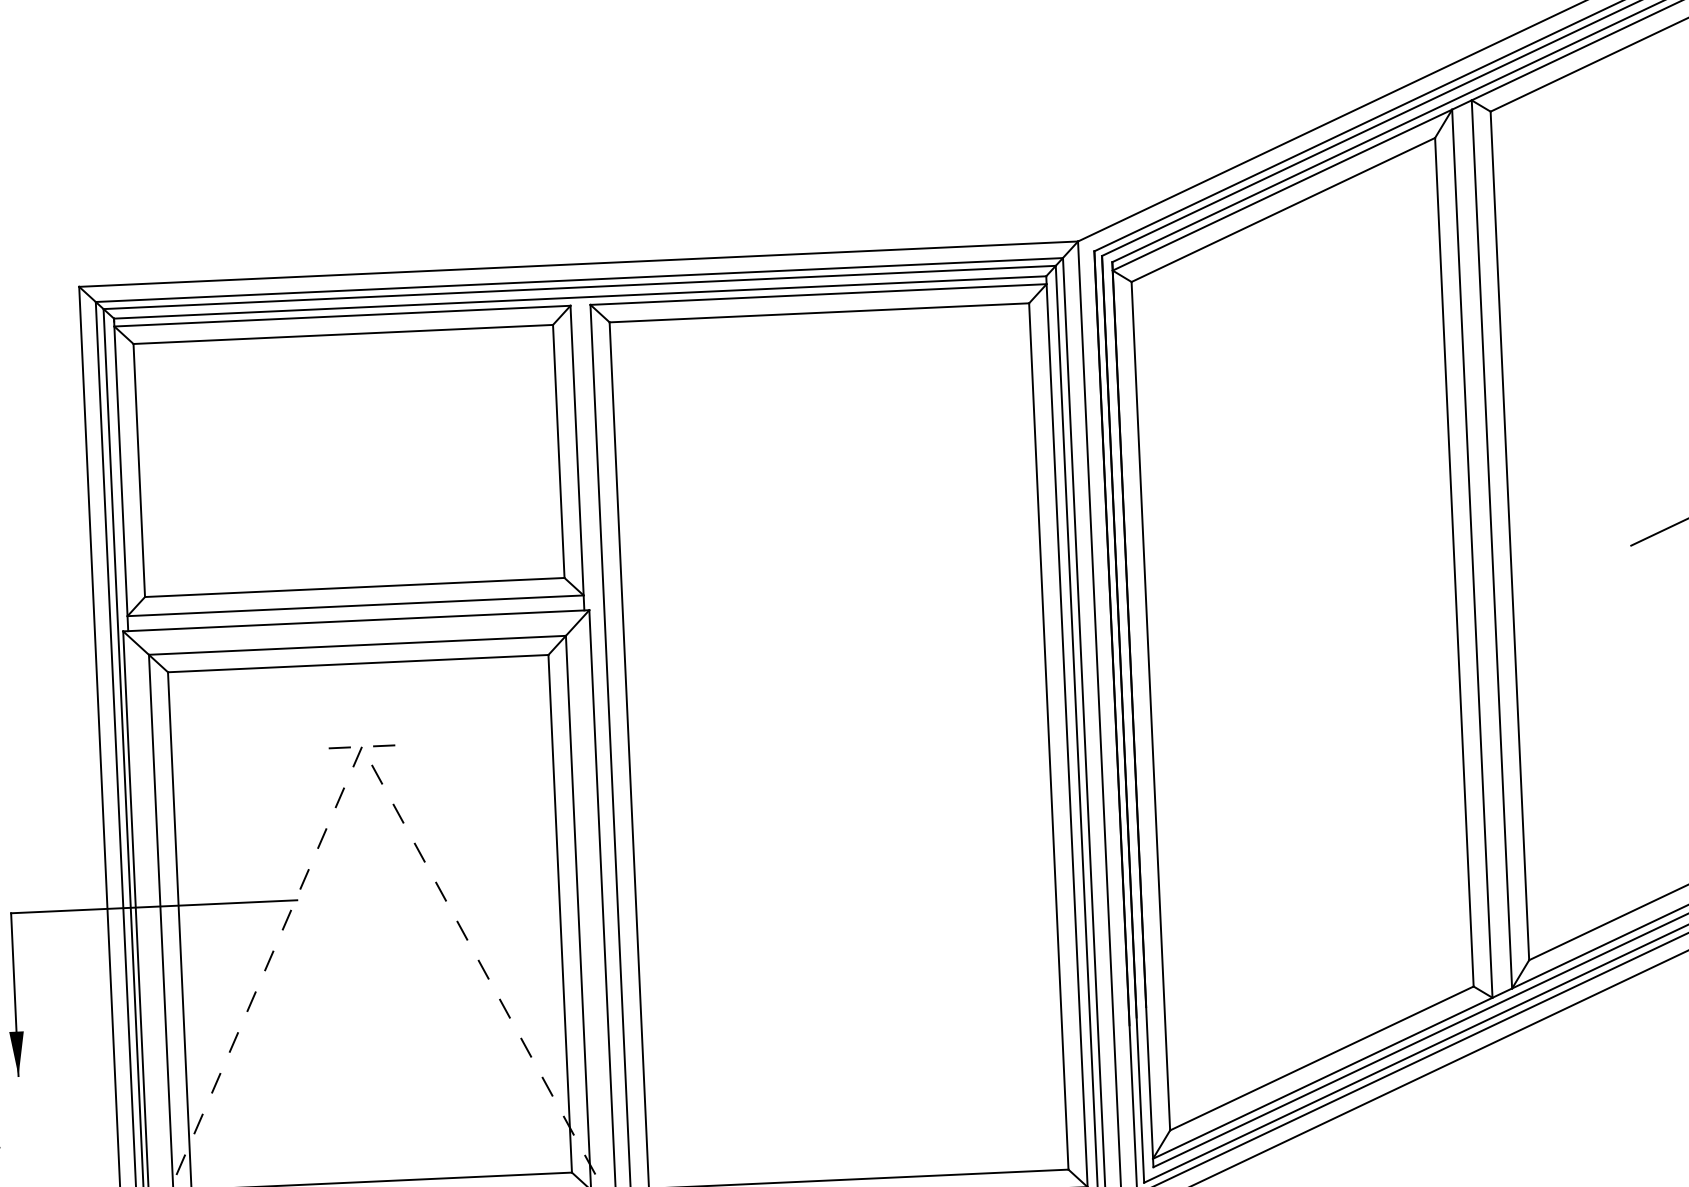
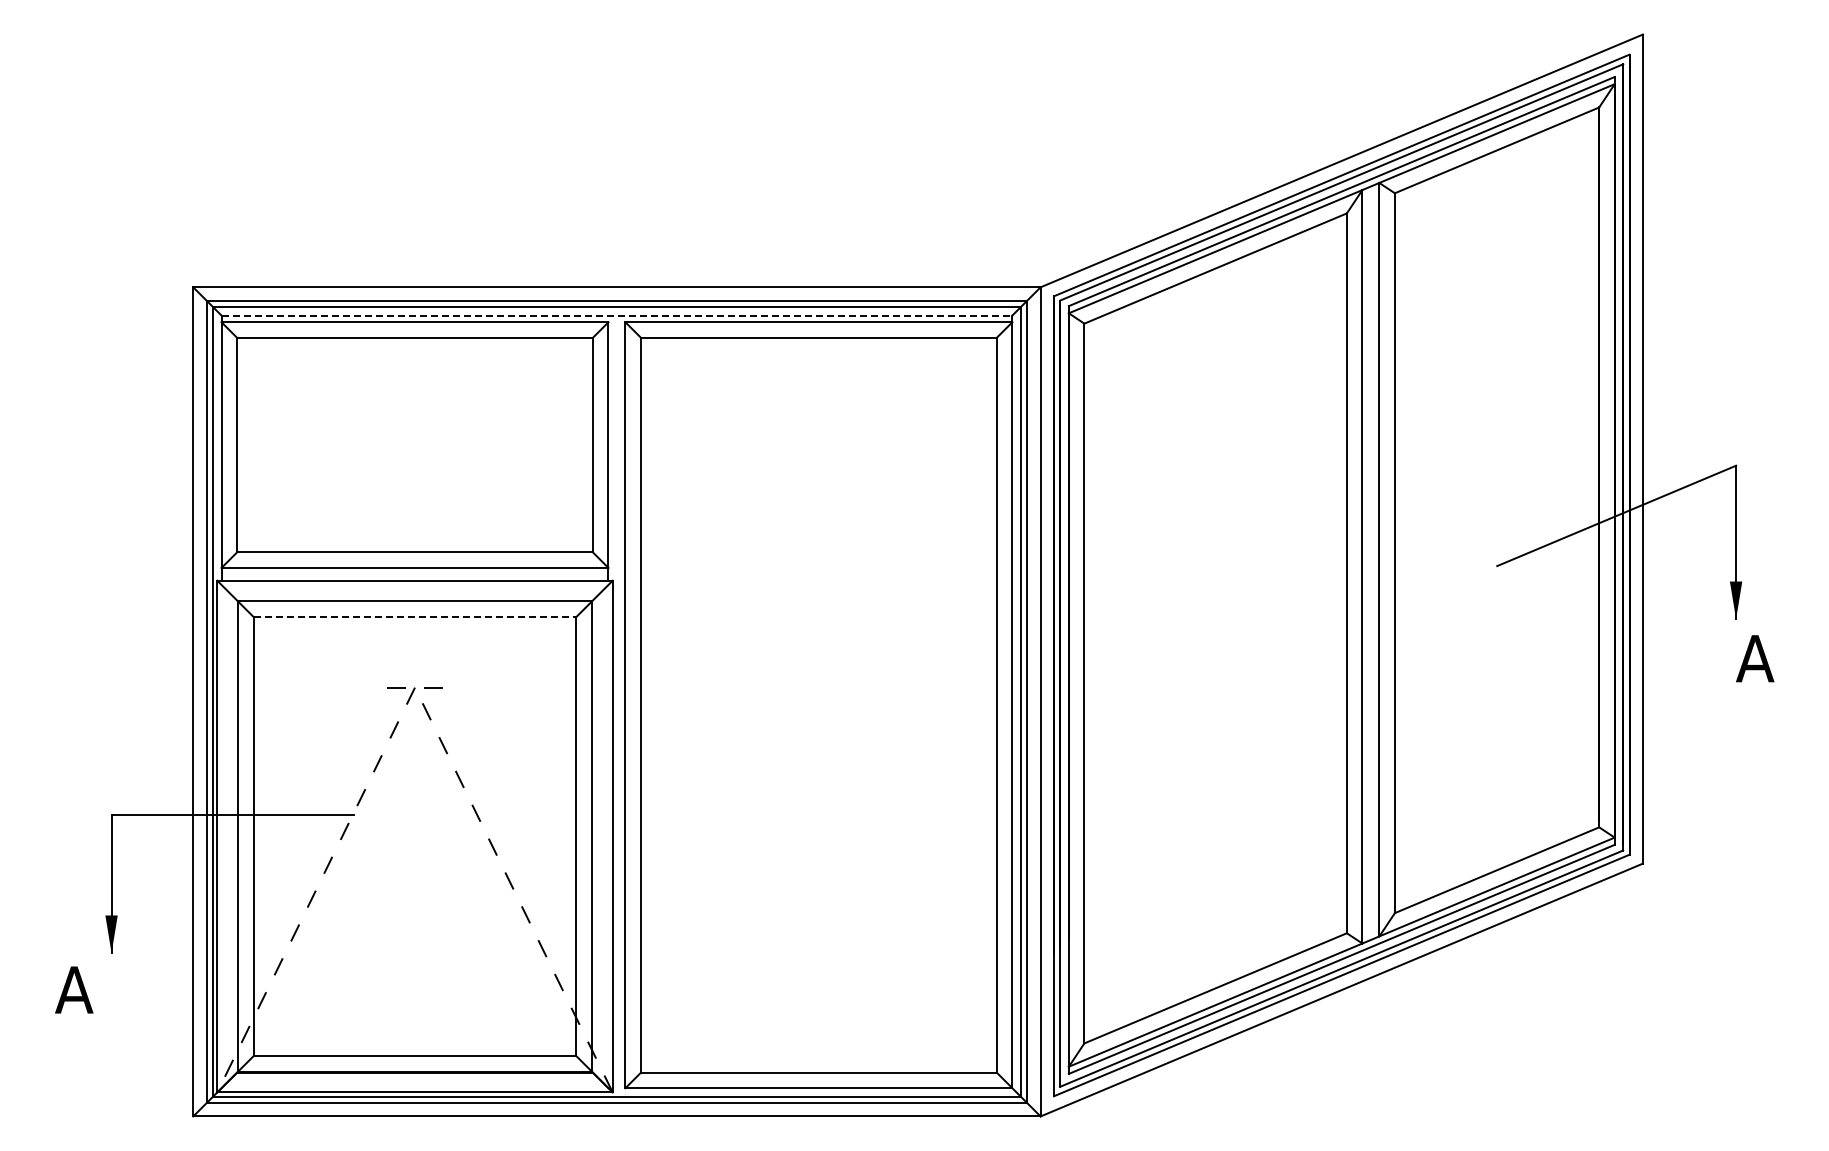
line: (580, 297) -> (617, 315), solid -> dashed
line: (358, 664) -> (415, 617), solid -> dashed

